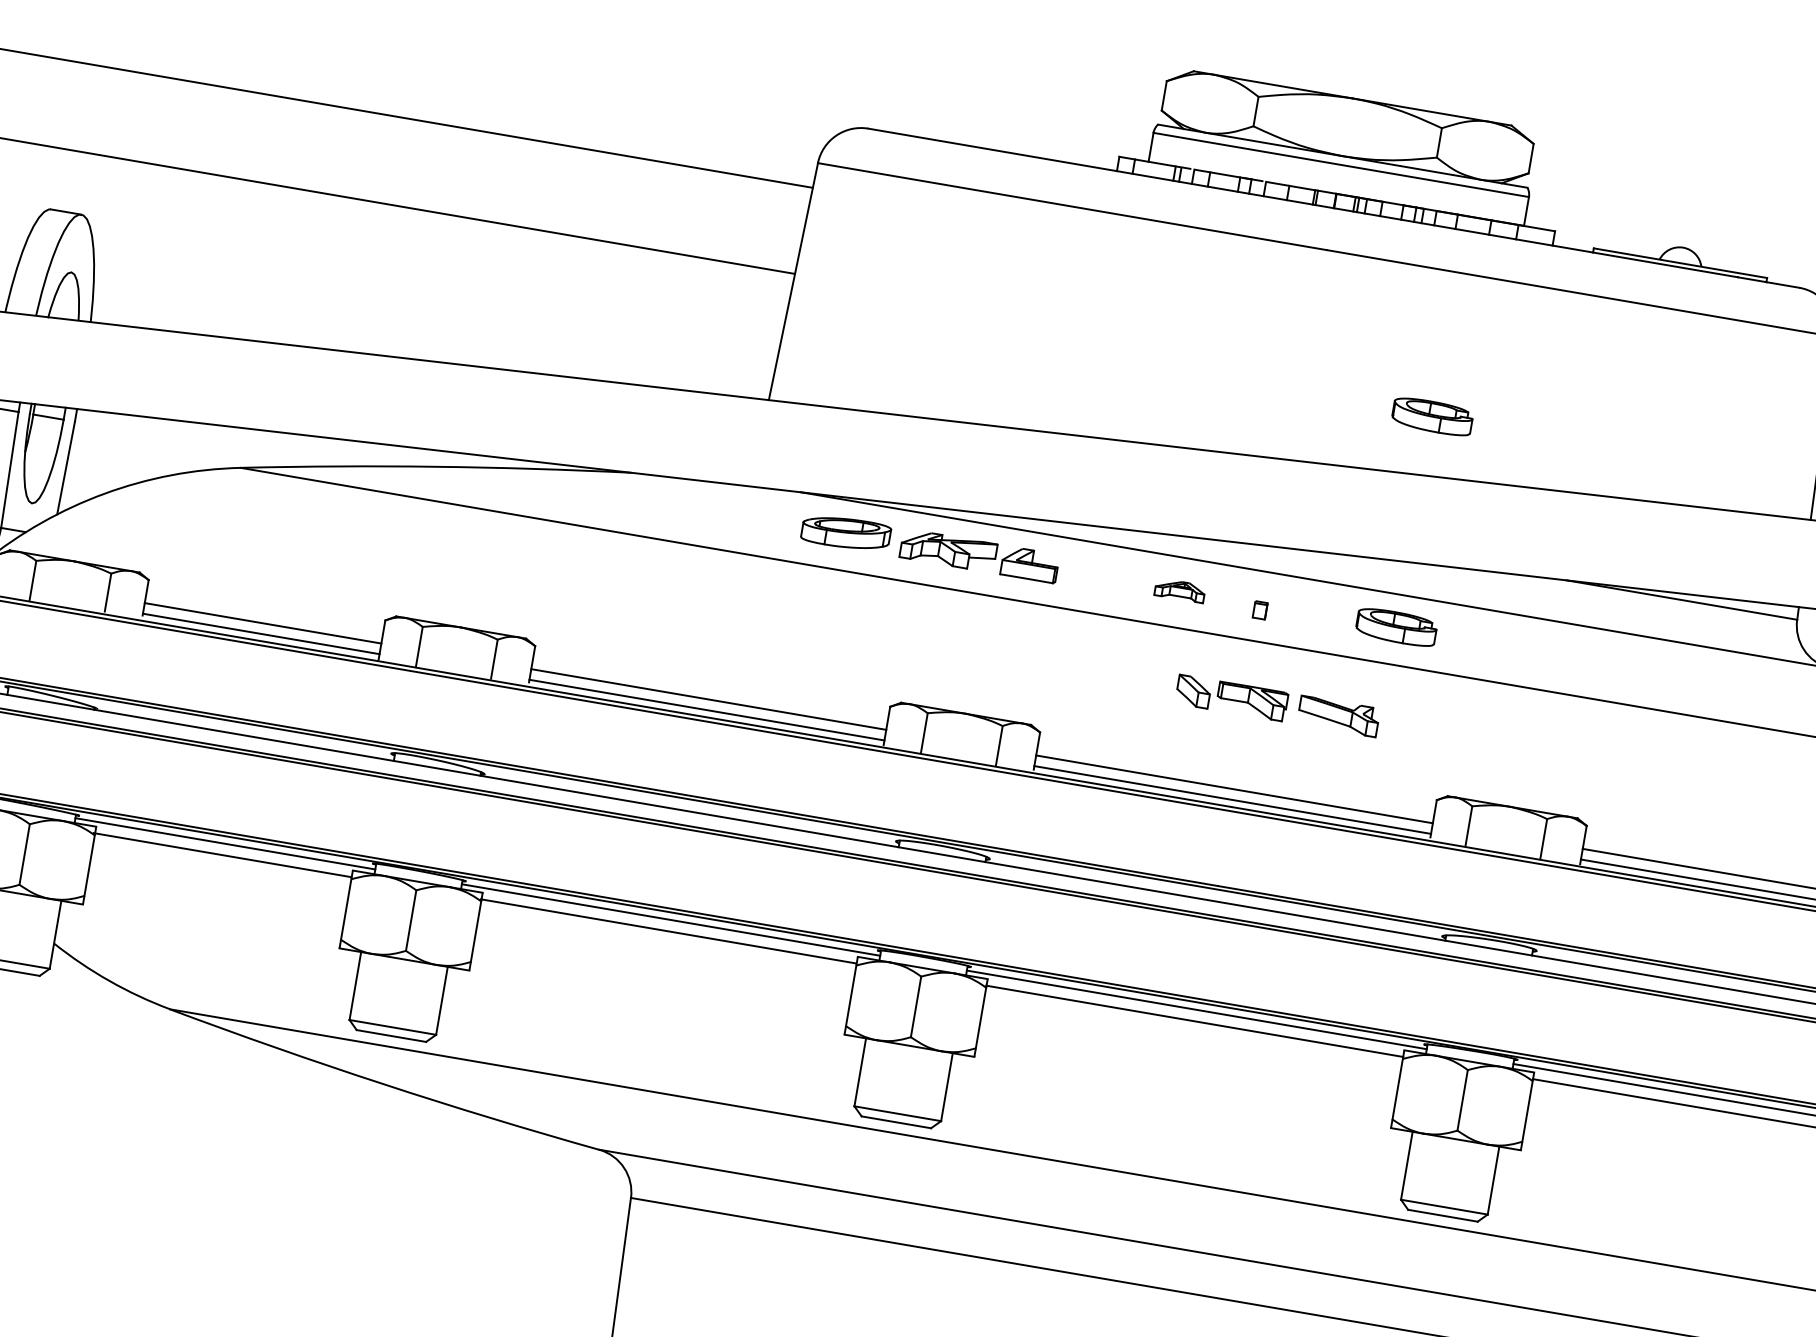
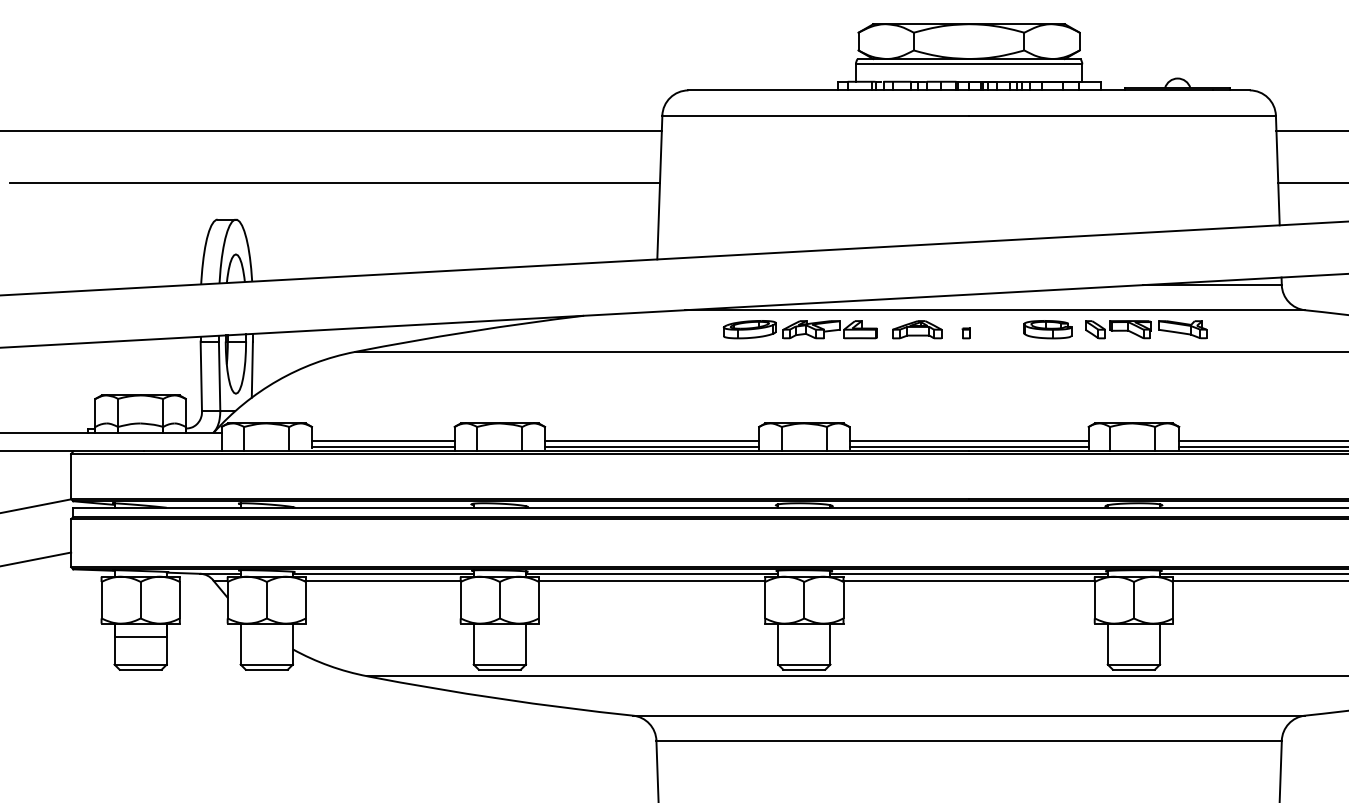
part: (1432, 416) -> (1047, 202), removed
part: (928, 546) -> (799, 329), moved
part: (1180, 590) -> (917, 329), size x1.67
part: (1278, 705) -> (1146, 329), moved

